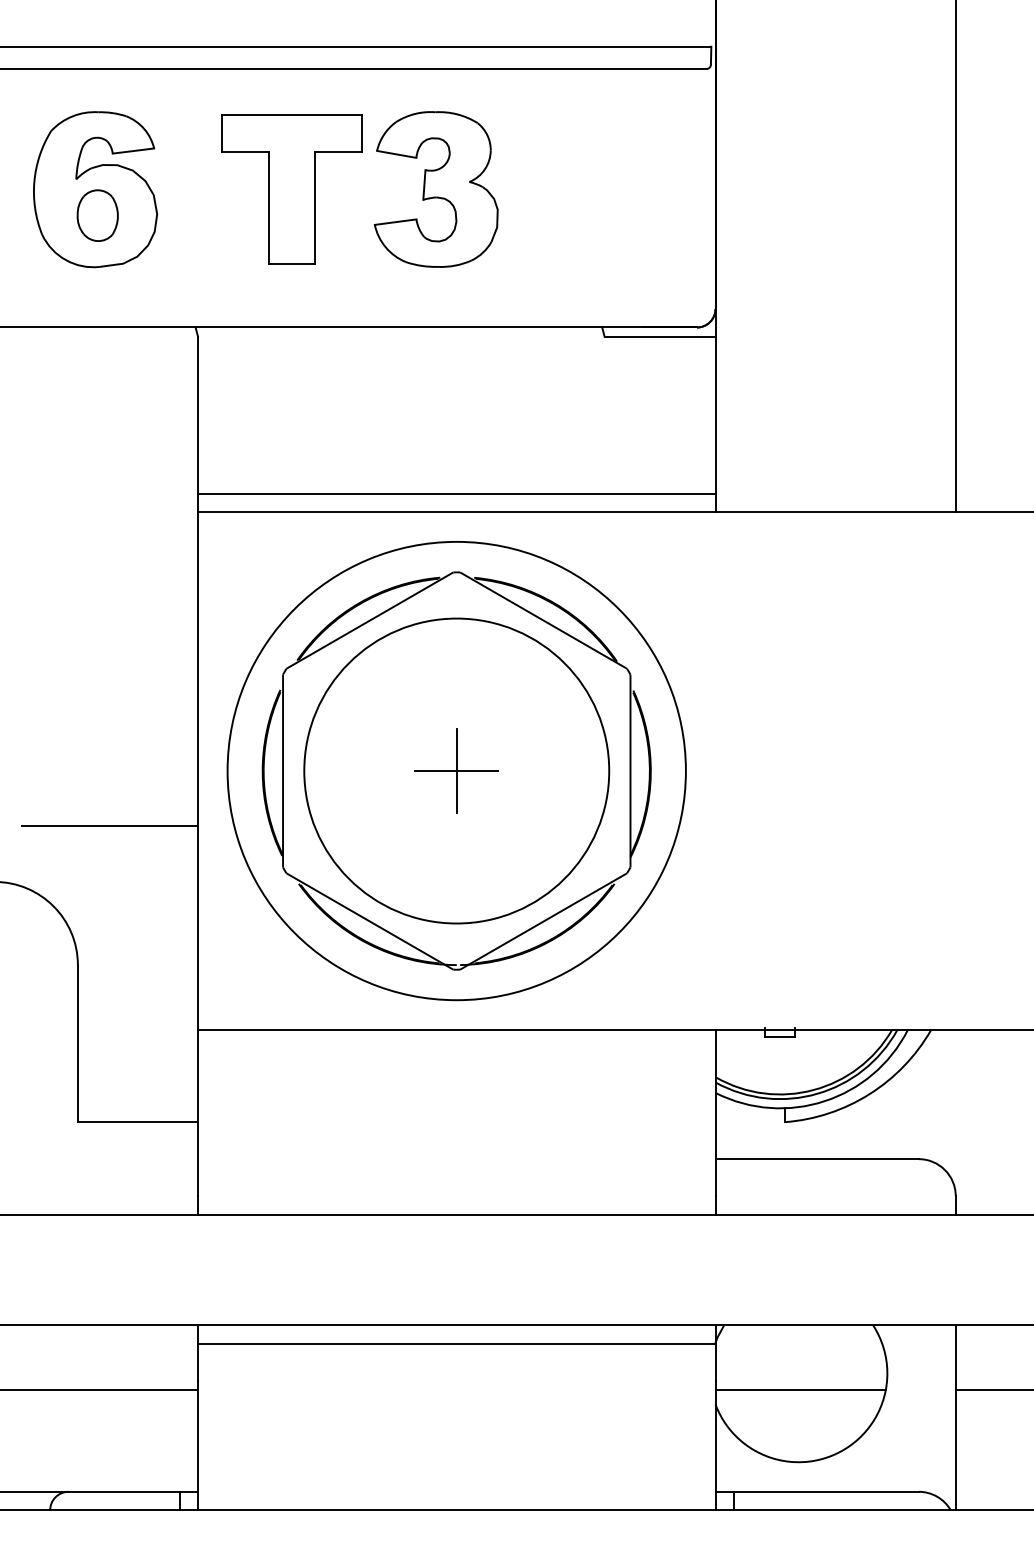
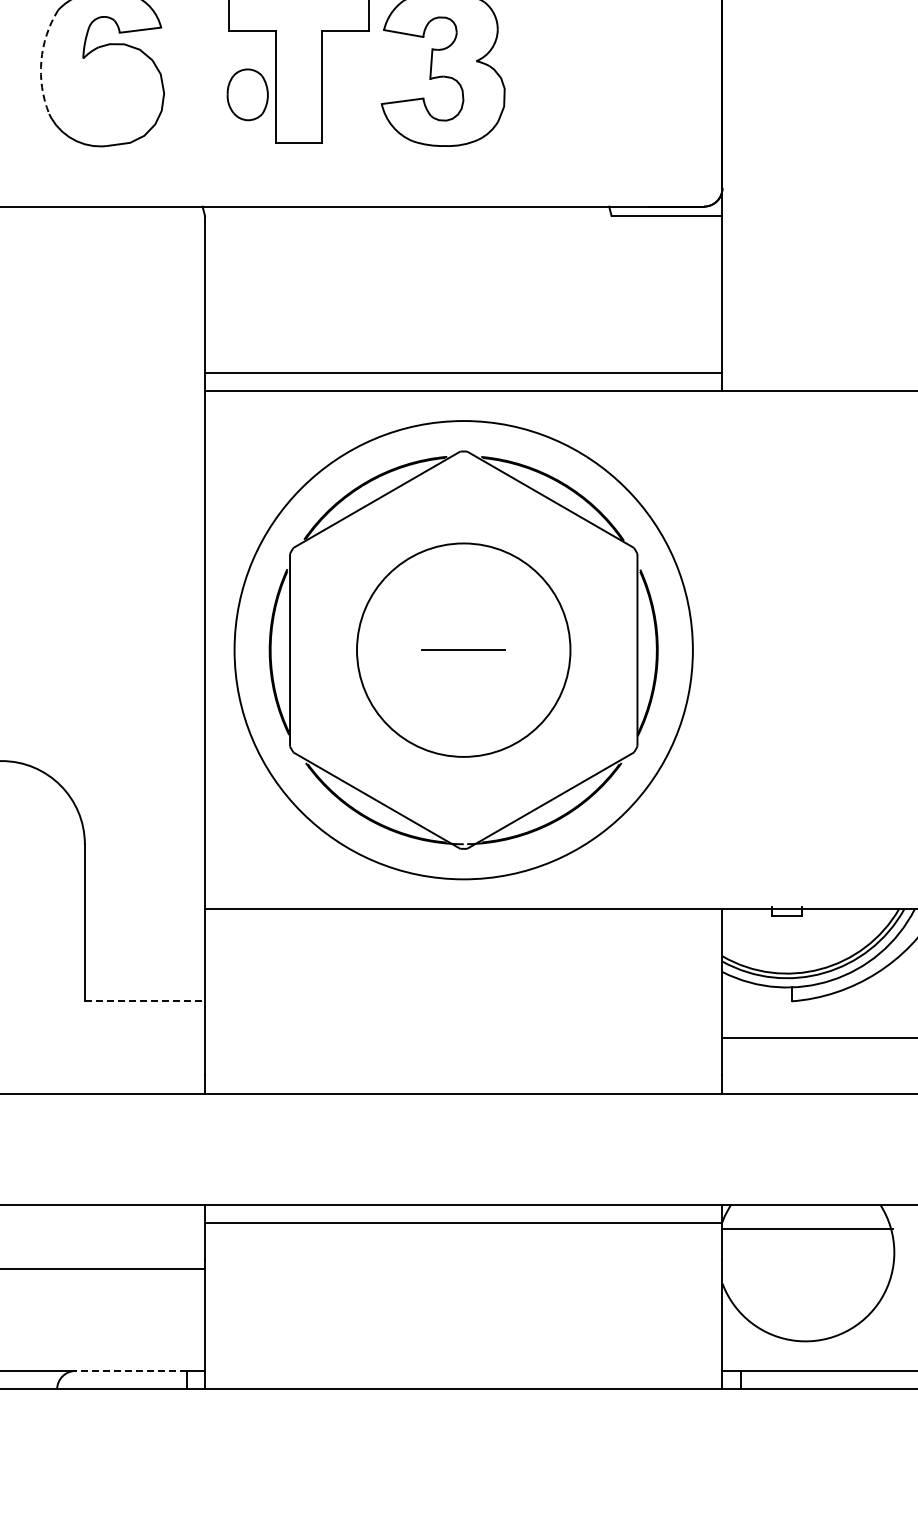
arc: (34, 181) -> (41, 60), solid -> dashed
part: (97, 215) -> (247, 94), moved
circle: (456, 770) -> (463, 649), size x0.7
line: (456, 770) -> (463, 649), removed
line: (110, 826) -> (117, 705), removed
line: (138, 1122) -> (145, 1001), solid -> dashed
line: (800, 1390) -> (807, 1229), moved
line: (123, 1491) -> (130, 1370), solid -> dashed

